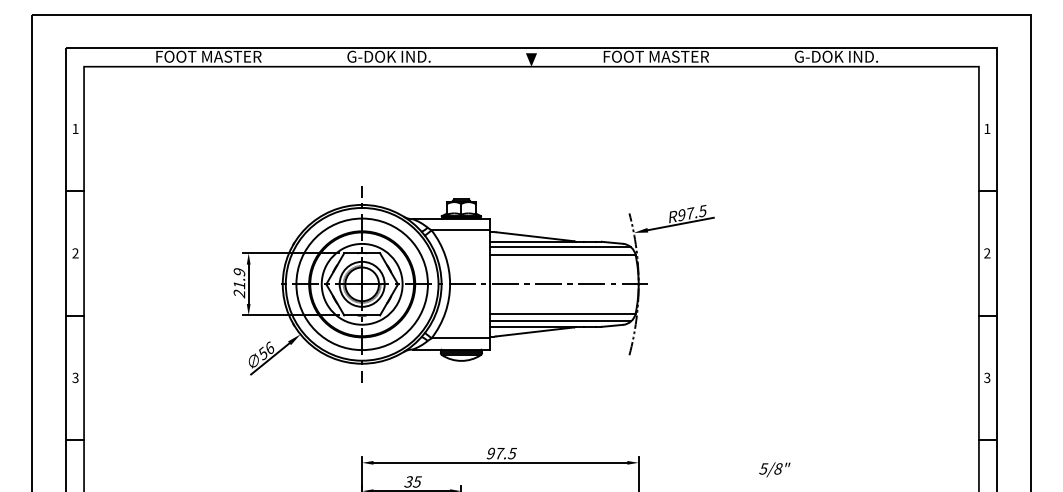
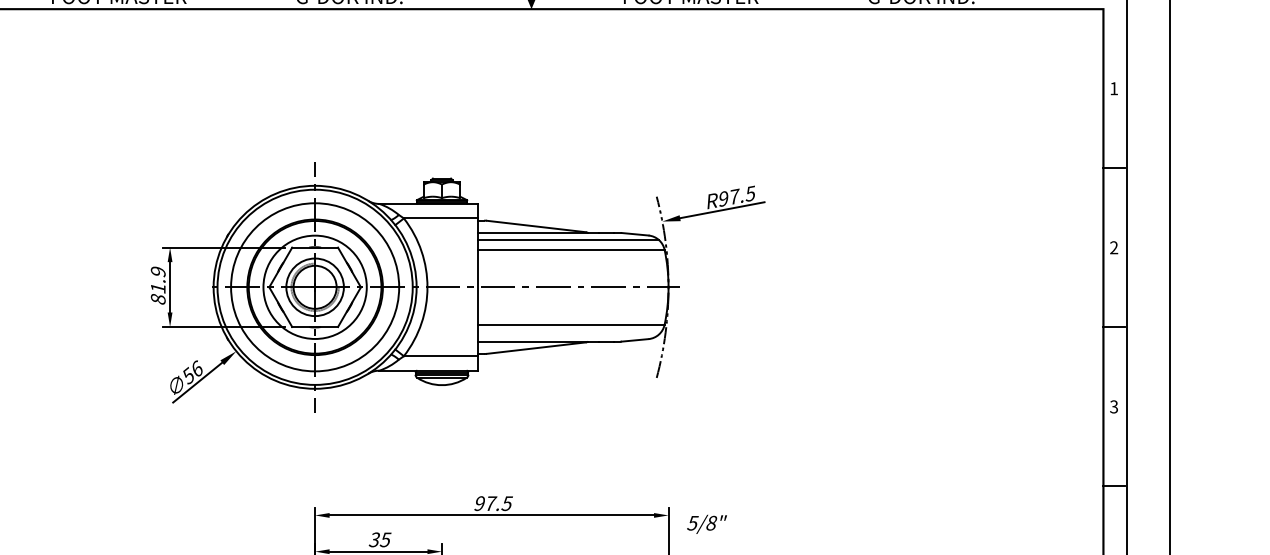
text: (239, 293) -> (158, 299), 21.9 -> 81.9
line: (560, 321) -> (568, 334), removed
text: (774, 469) -> (706, 523), moved

